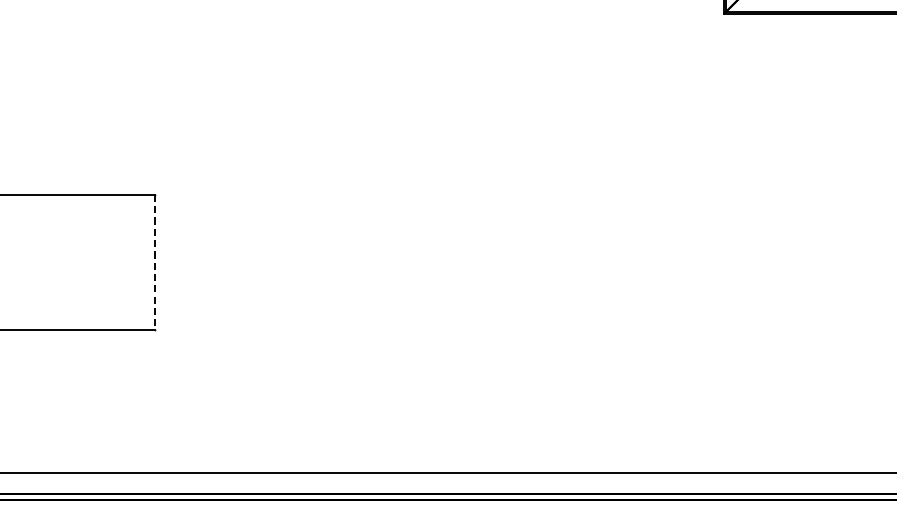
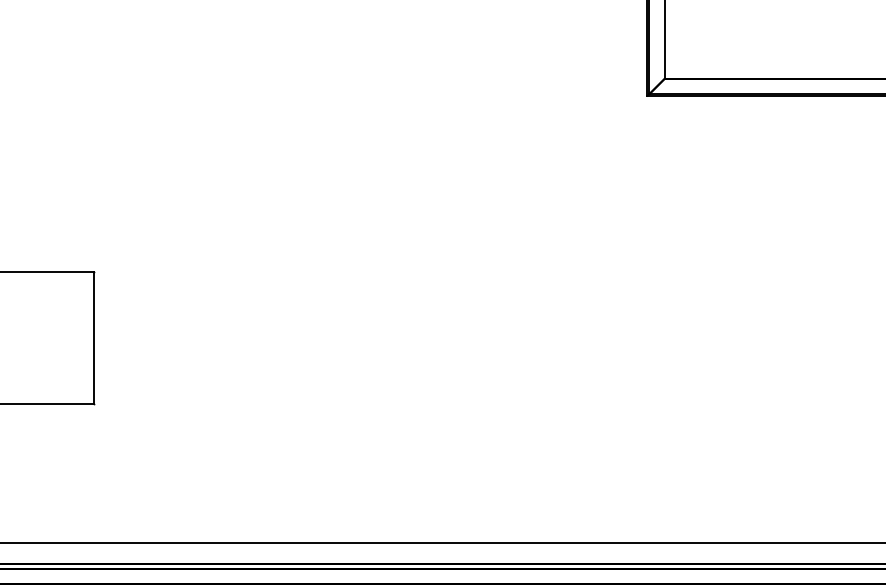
line: (155, 262) -> (94, 338), dashed -> solid

